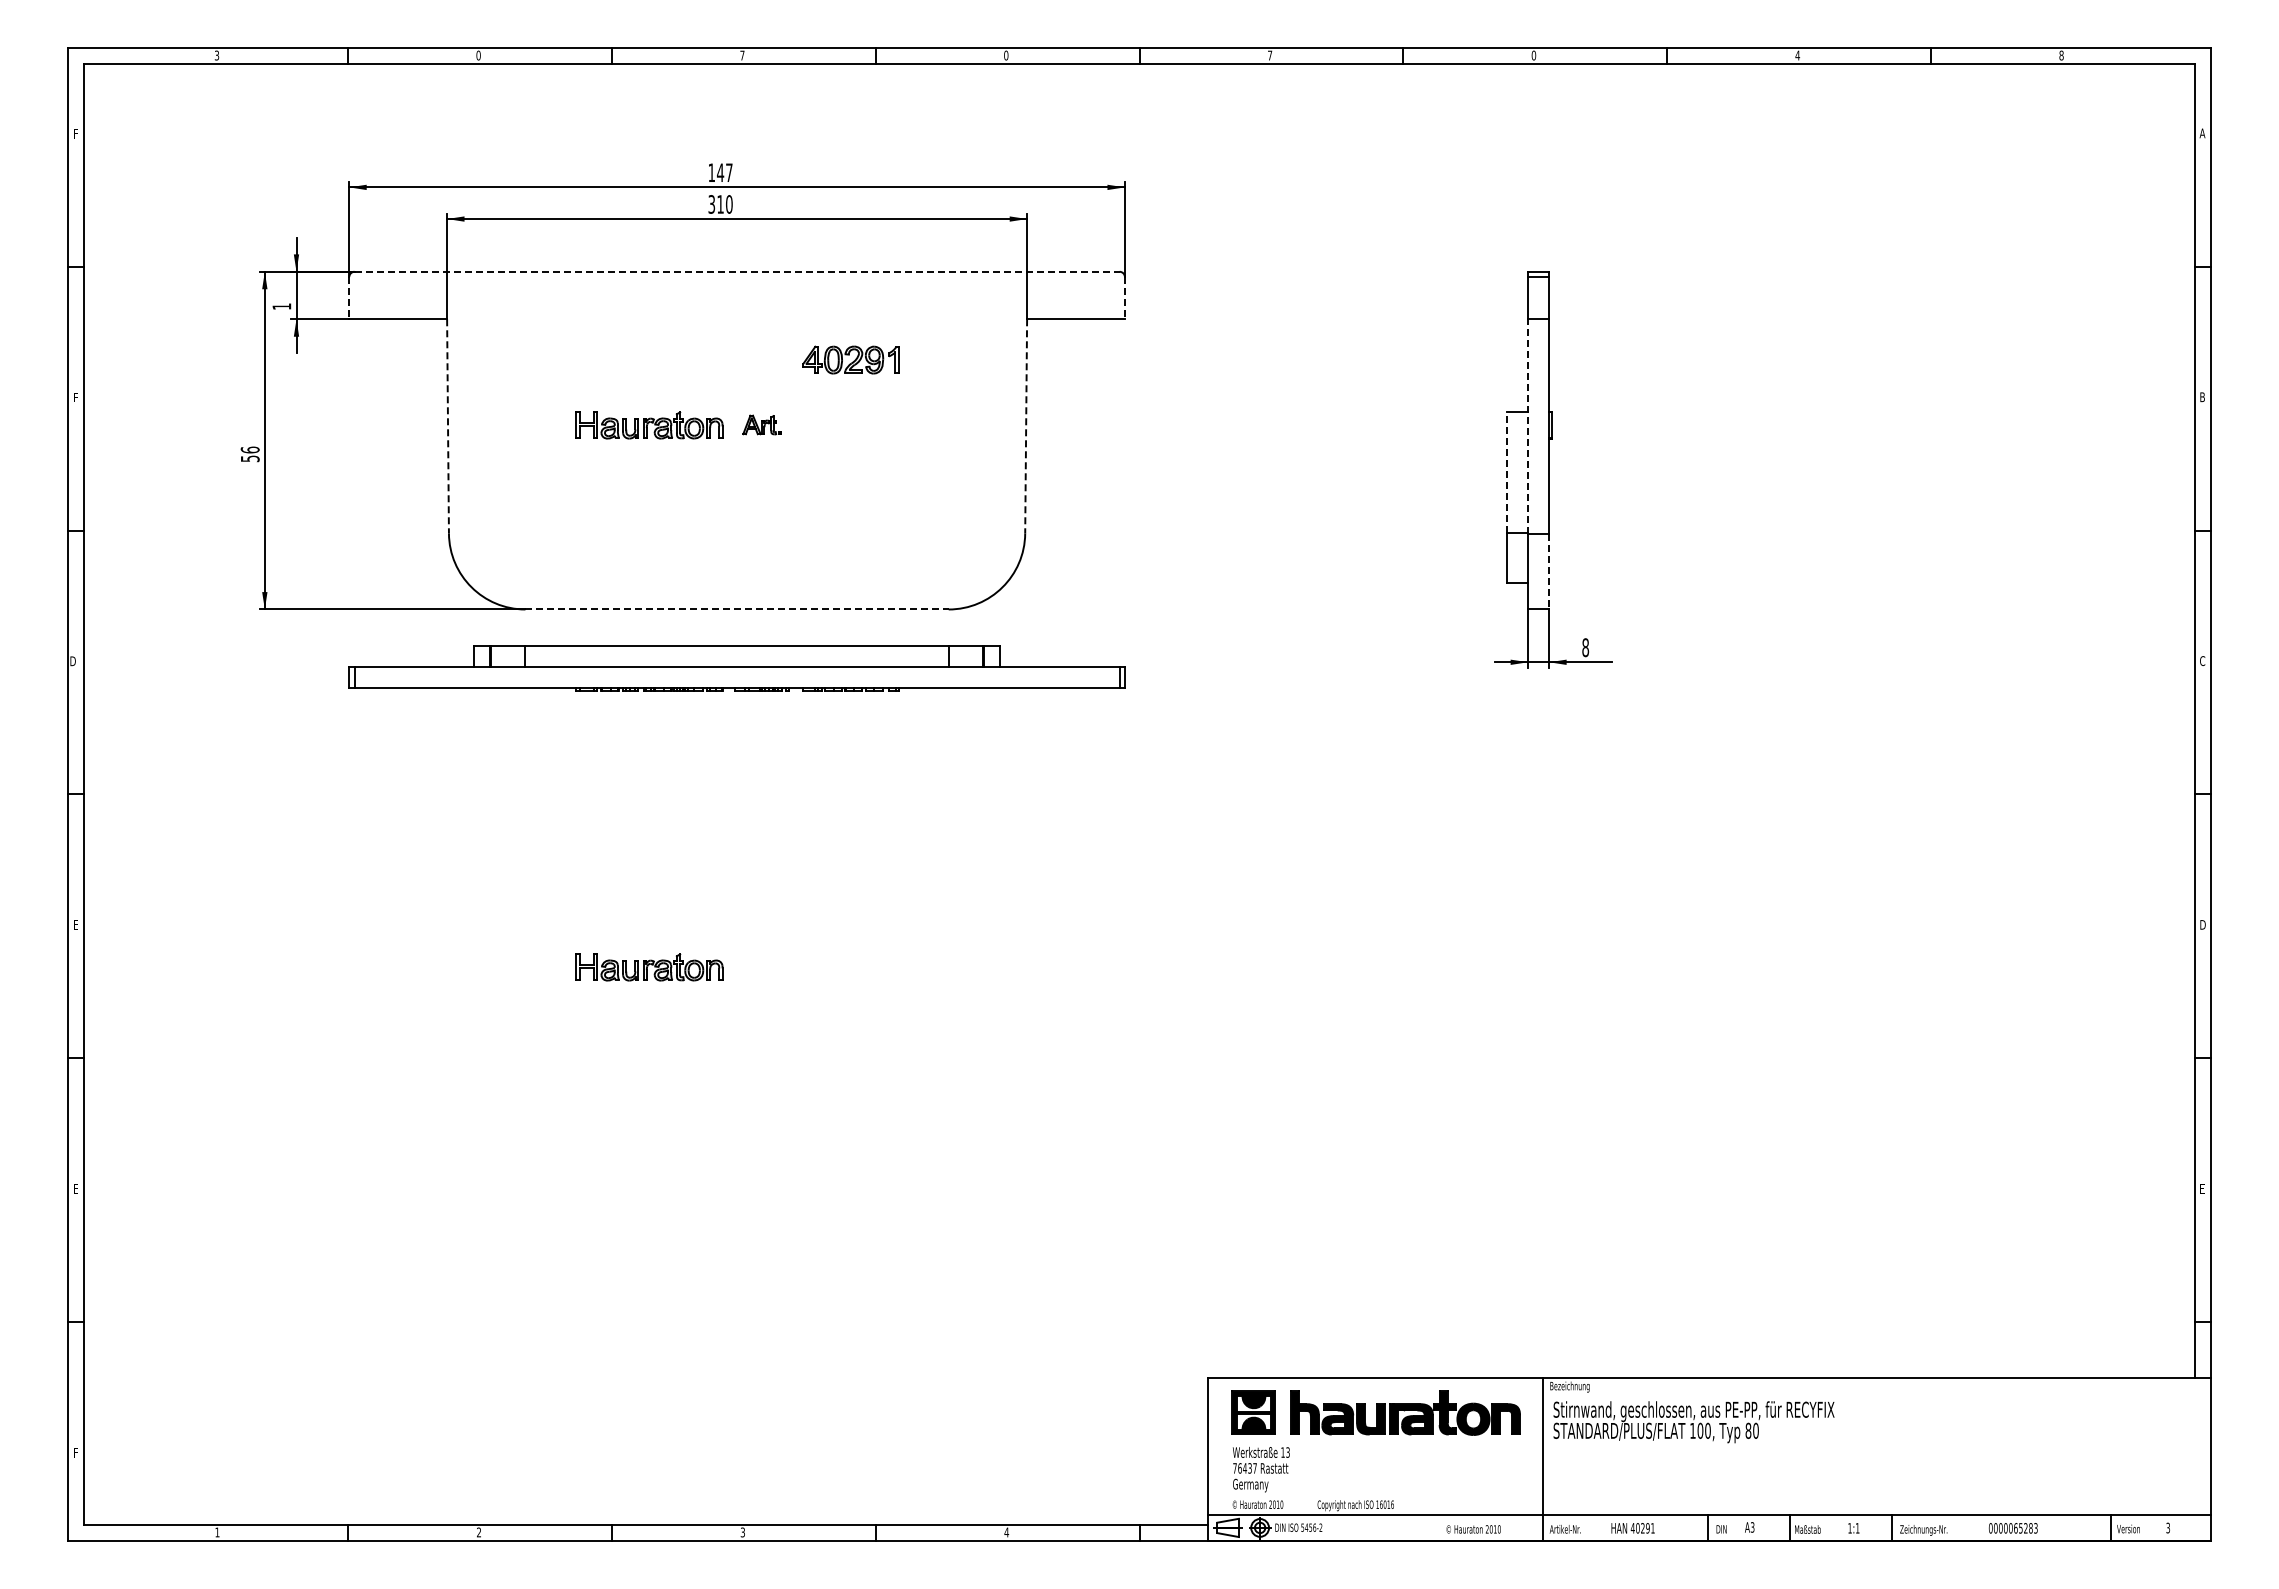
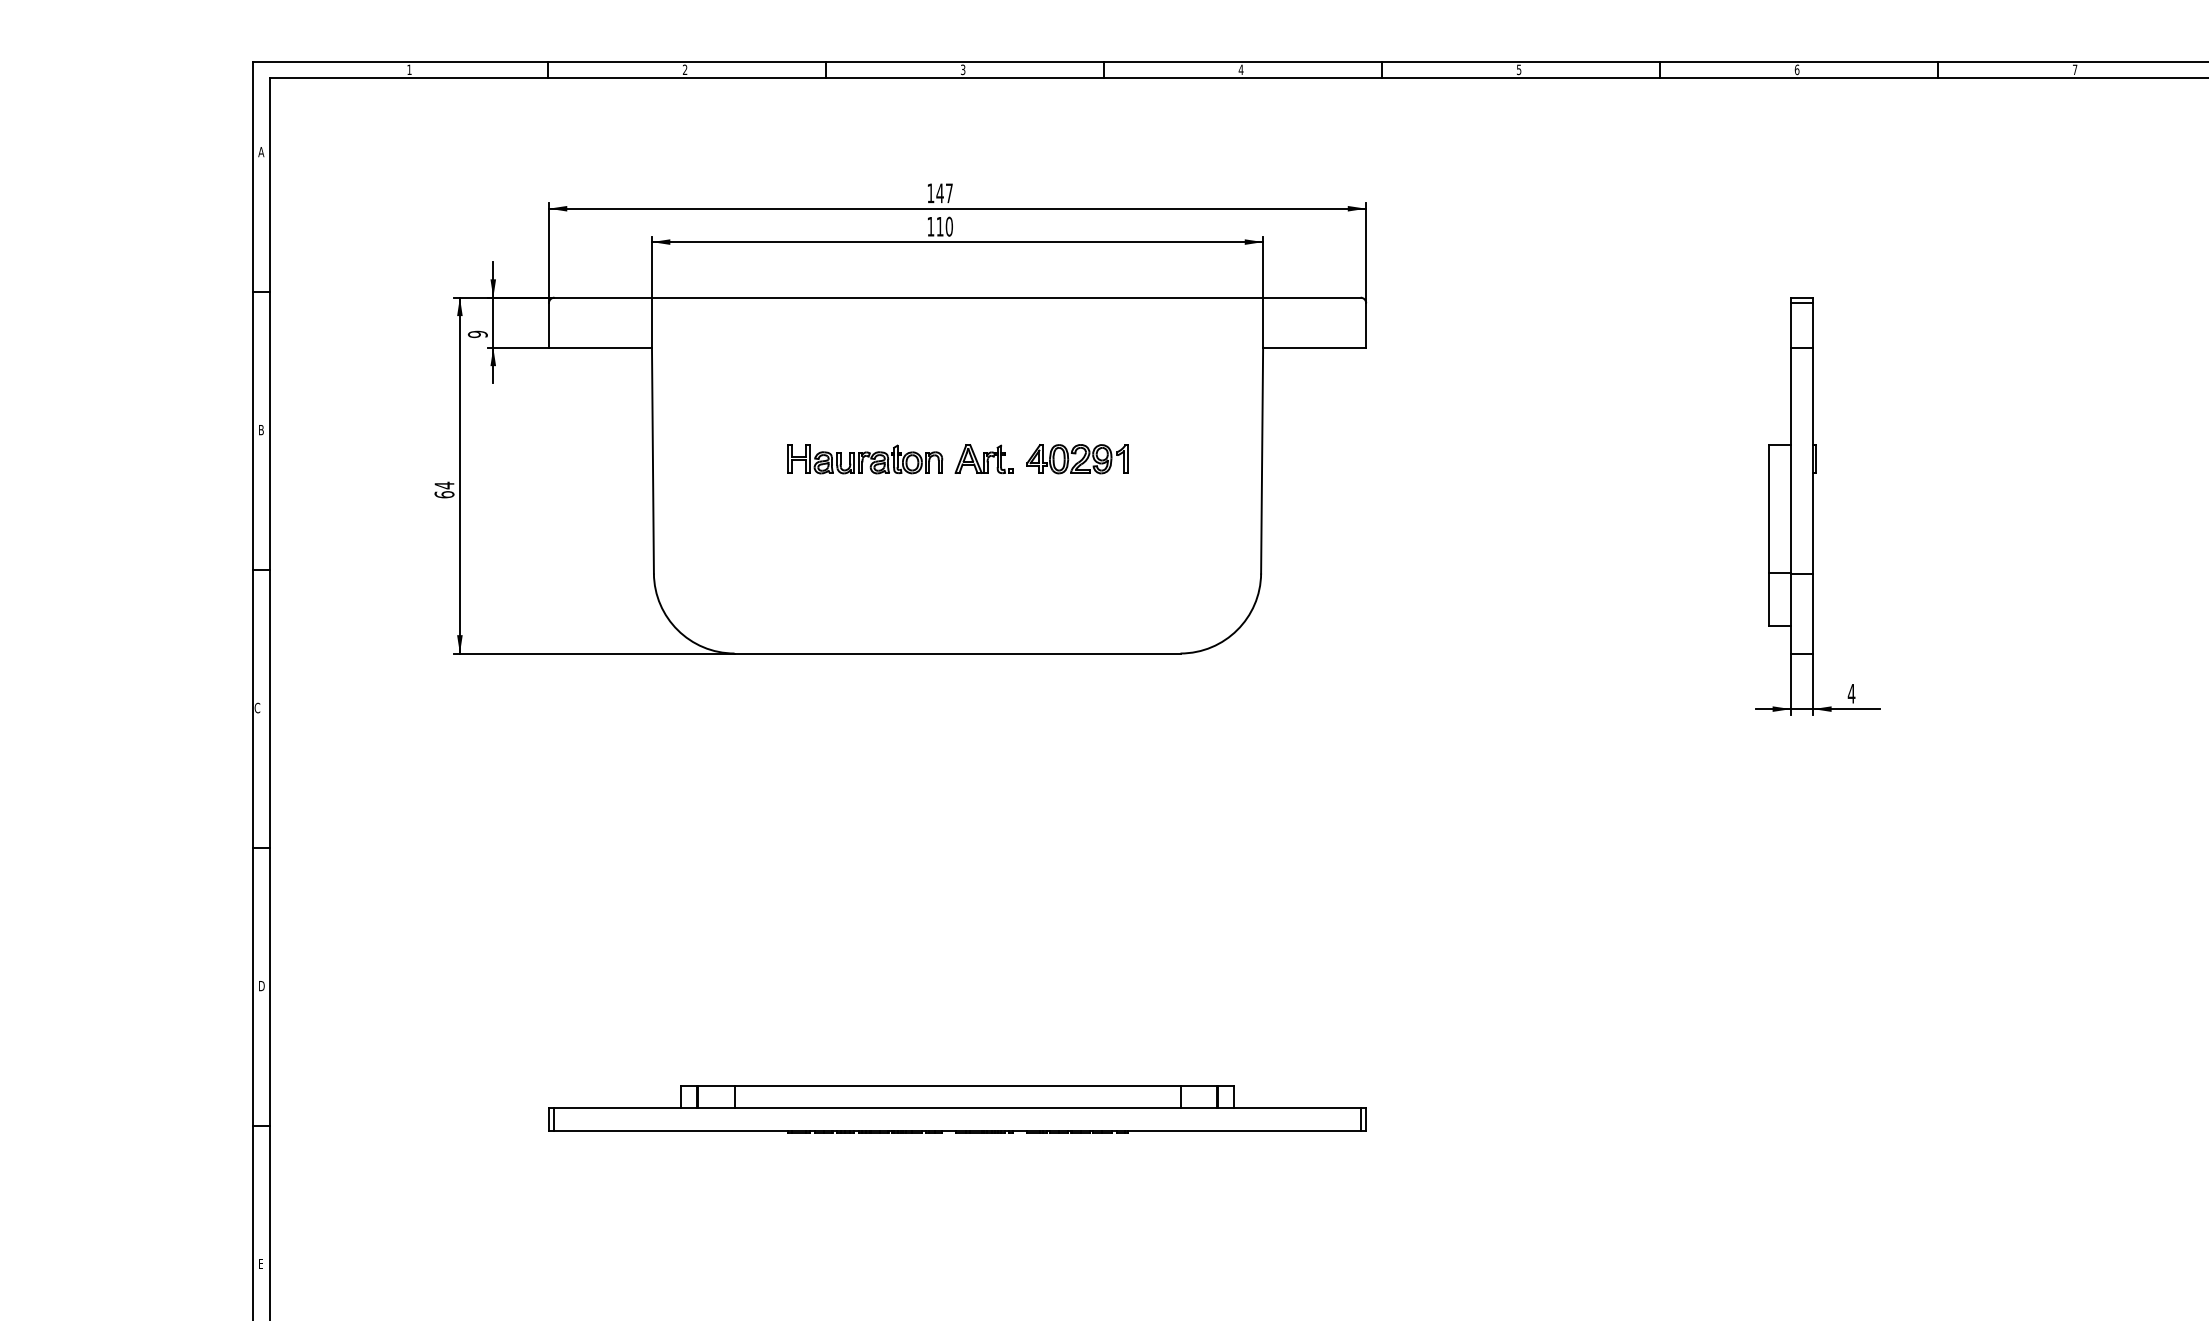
text: (1534, 54) -> (1797, 68), 0 -> 6
text: (216, 55) -> (408, 69), 3 -> 1
text: (478, 55) -> (685, 69), 0 -> 2
text: (742, 55) -> (963, 69), 7 -> 3
text: (1005, 55) -> (1240, 69), 0 -> 4
text: (1270, 55) -> (1519, 69), 7 -> 5
text: (1797, 55) -> (2074, 69), 4 -> 7
text: (76, 133) -> (261, 151), F -> A
text: (711, 204) -> (930, 226), 310 -> 110
line: (737, 271) -> (957, 297), dashed -> solid
line: (349, 298) -> (549, 325), dashed -> solid
line: (1124, 298) -> (1365, 325), dashed -> solid
text: (281, 306) -> (477, 334), 1 -> 9
part: (850, 359) -> (1077, 458), moved
text: (76, 397) -> (261, 430), F -> B
part: (761, 424) -> (983, 458), size x1.43
line: (1528, 425) -> (1791, 459), dashed -> solid
line: (448, 426) -> (653, 460), dashed -> solid
line: (1026, 426) -> (1262, 460), dashed -> solid
text: (249, 454) -> (443, 490), 56 -> 64
line: (1507, 472) -> (1769, 509), dashed -> solid
line: (1549, 571) -> (1813, 613), dashed -> solid
line: (737, 609) -> (957, 653), dashed -> solid
text: (1585, 647) -> (1851, 693), 8 -> 4
text: (72, 661) -> (257, 708), D -> C
part: (736, 668) -> (956, 1109), moved
text: (76, 924) -> (261, 985), E -> D
part: (649, 967) -> (865, 1030), removed

